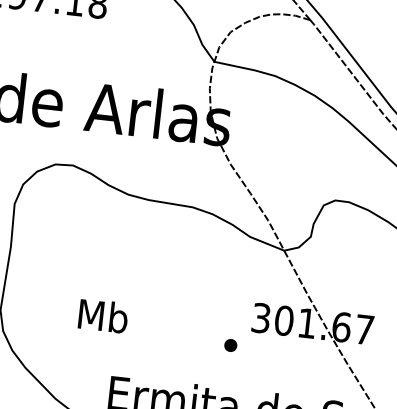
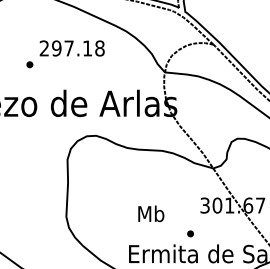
text: (103, 315) -> (151, 213), moved
part: (230, 344) -> (190, 233), moved

